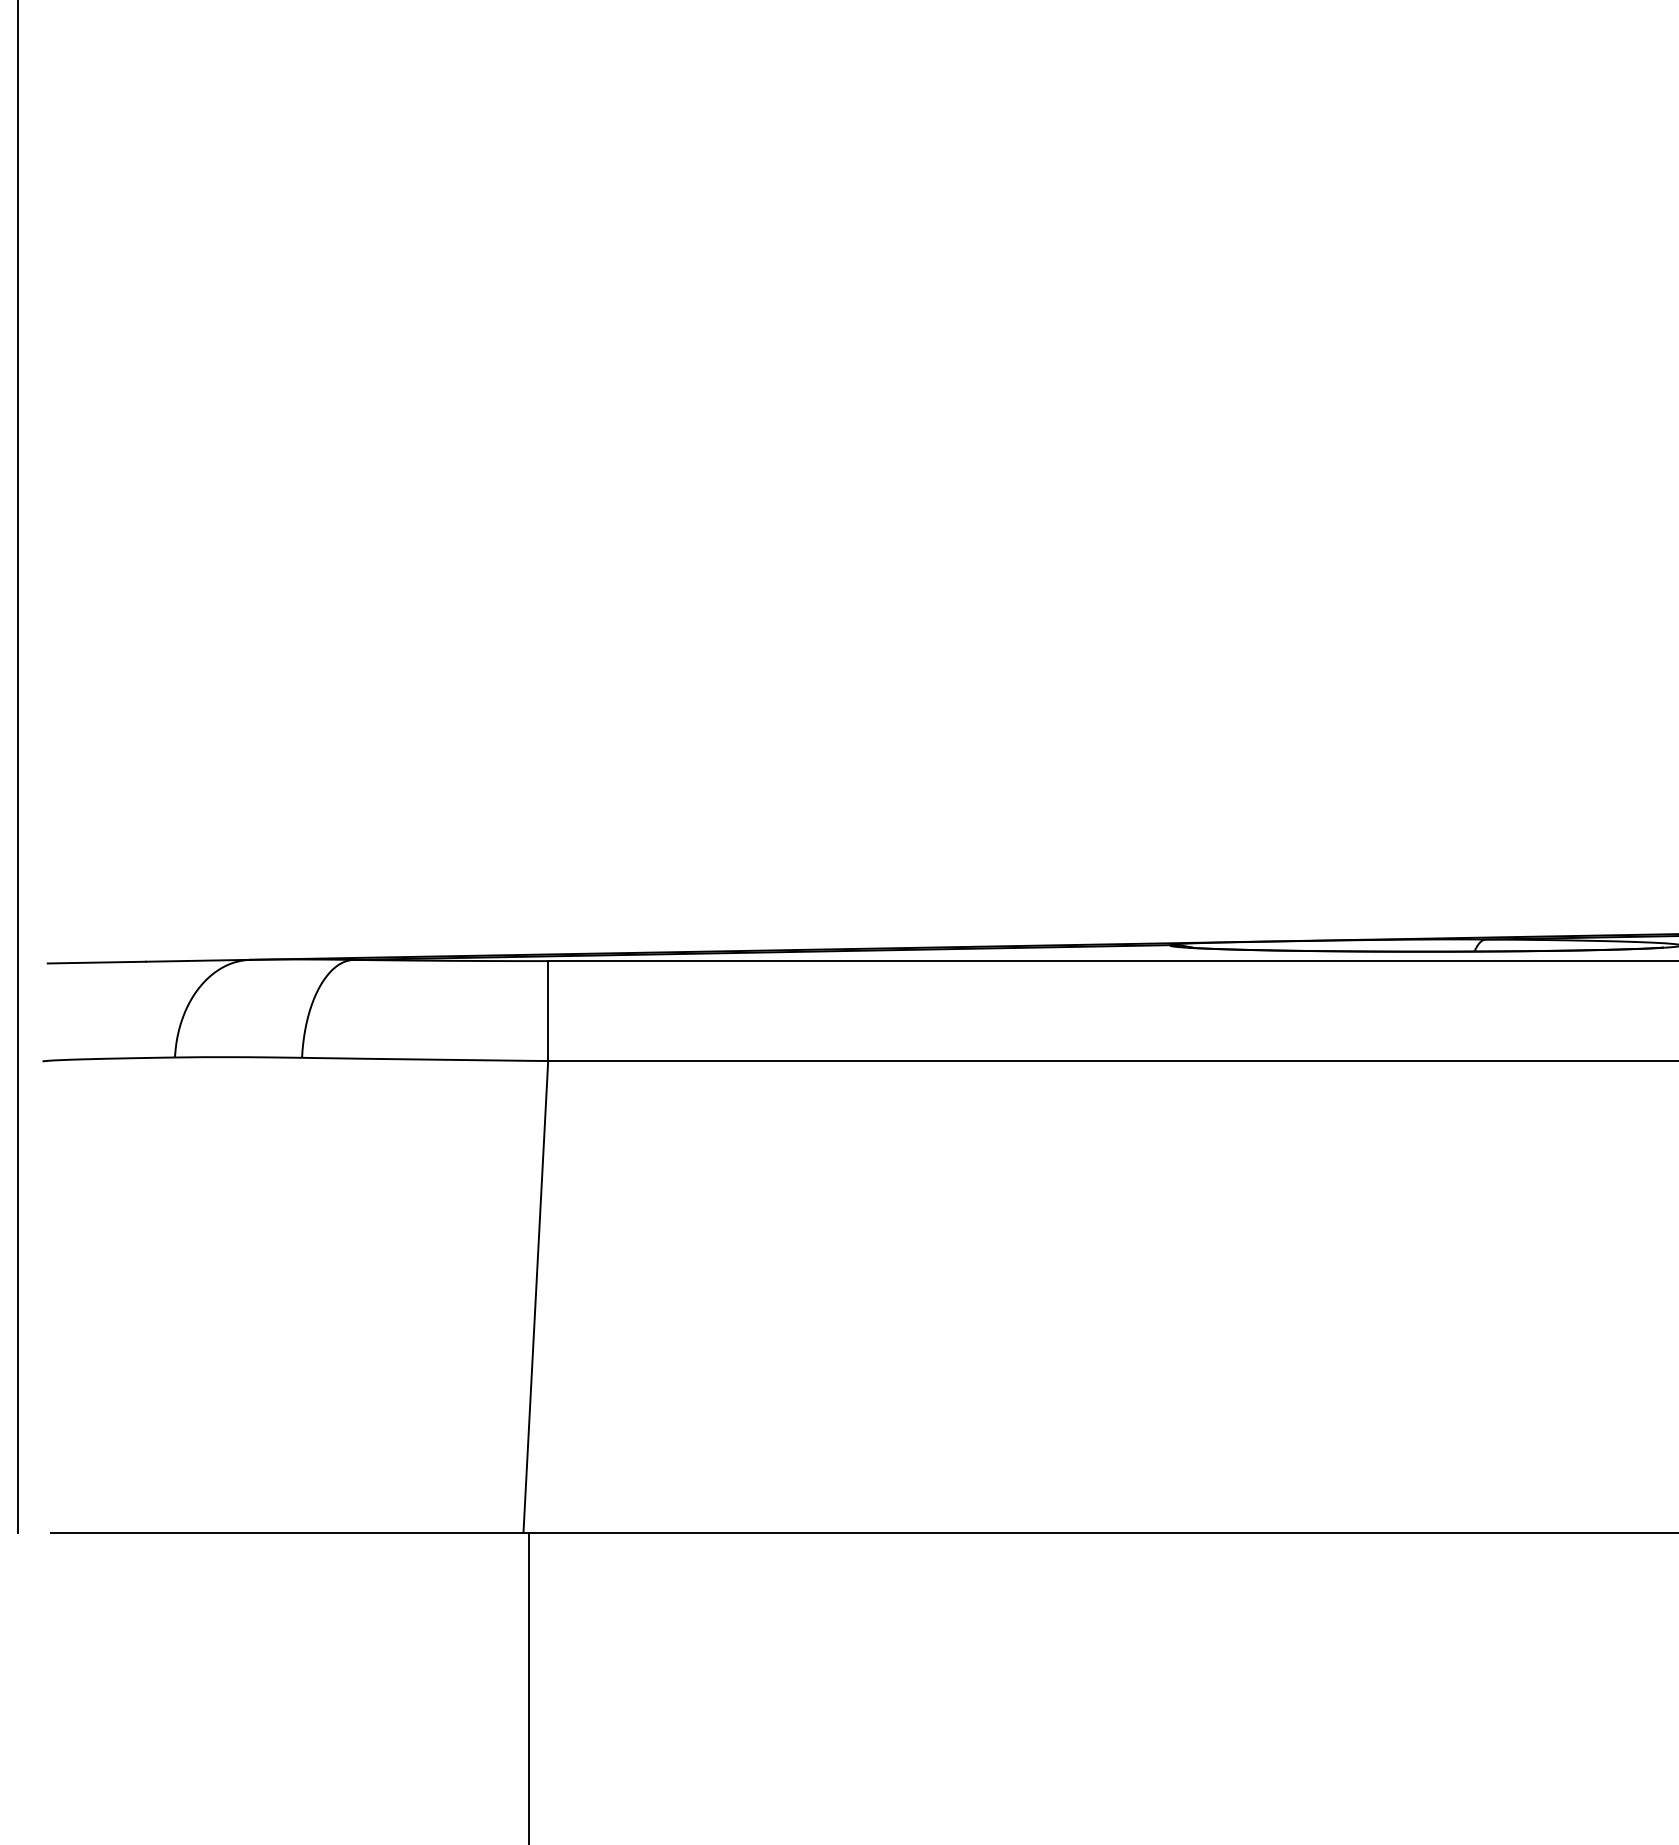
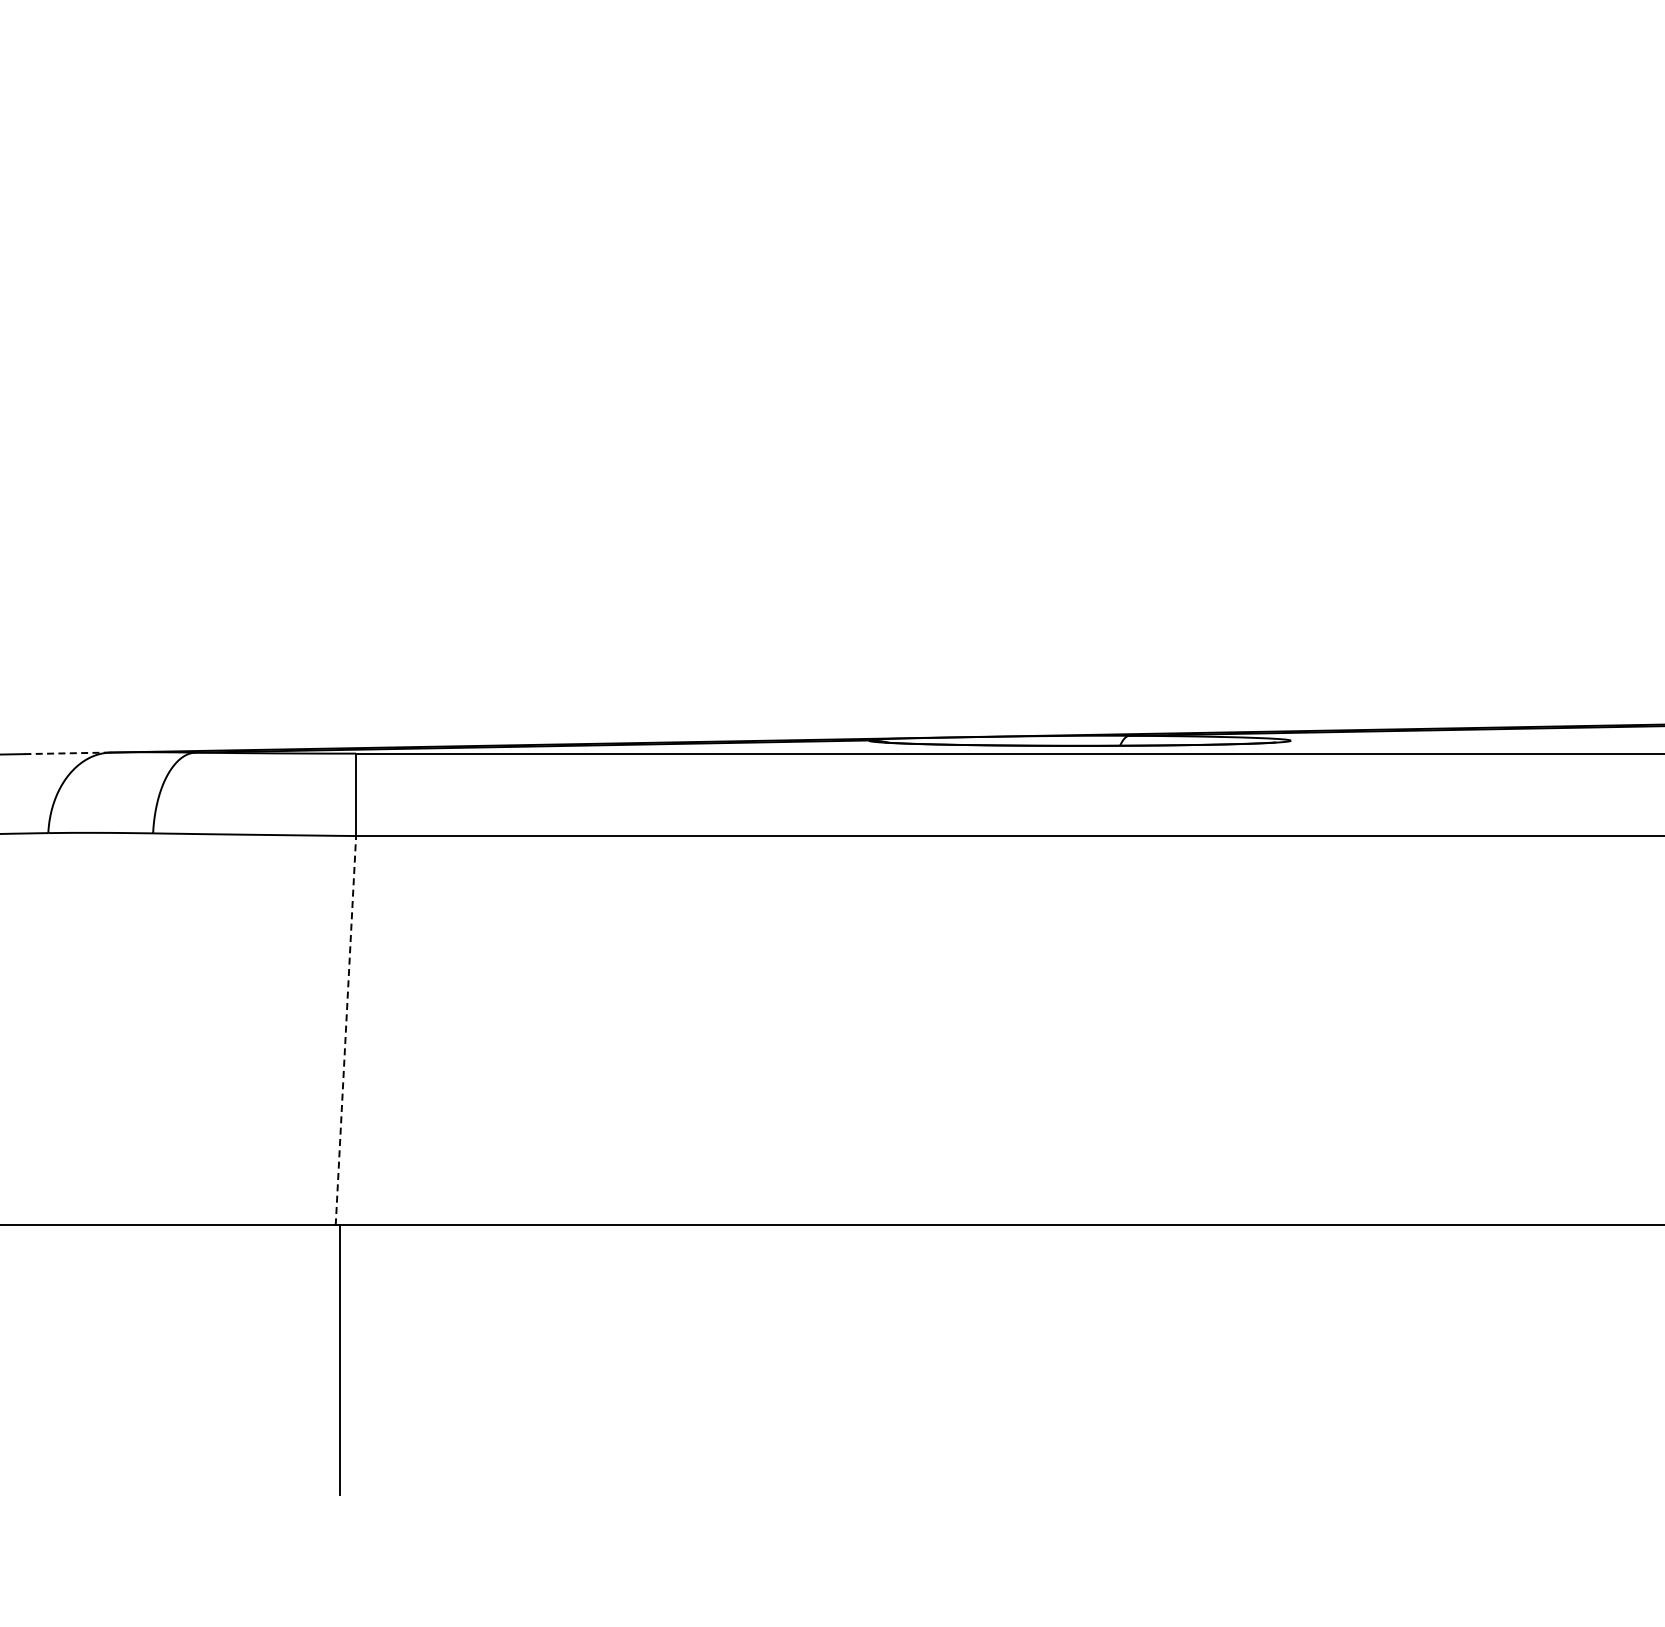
line: (198, 960) -> (67, 753), solid -> dashed
line: (535, 1296) -> (345, 1030), solid -> dashed

